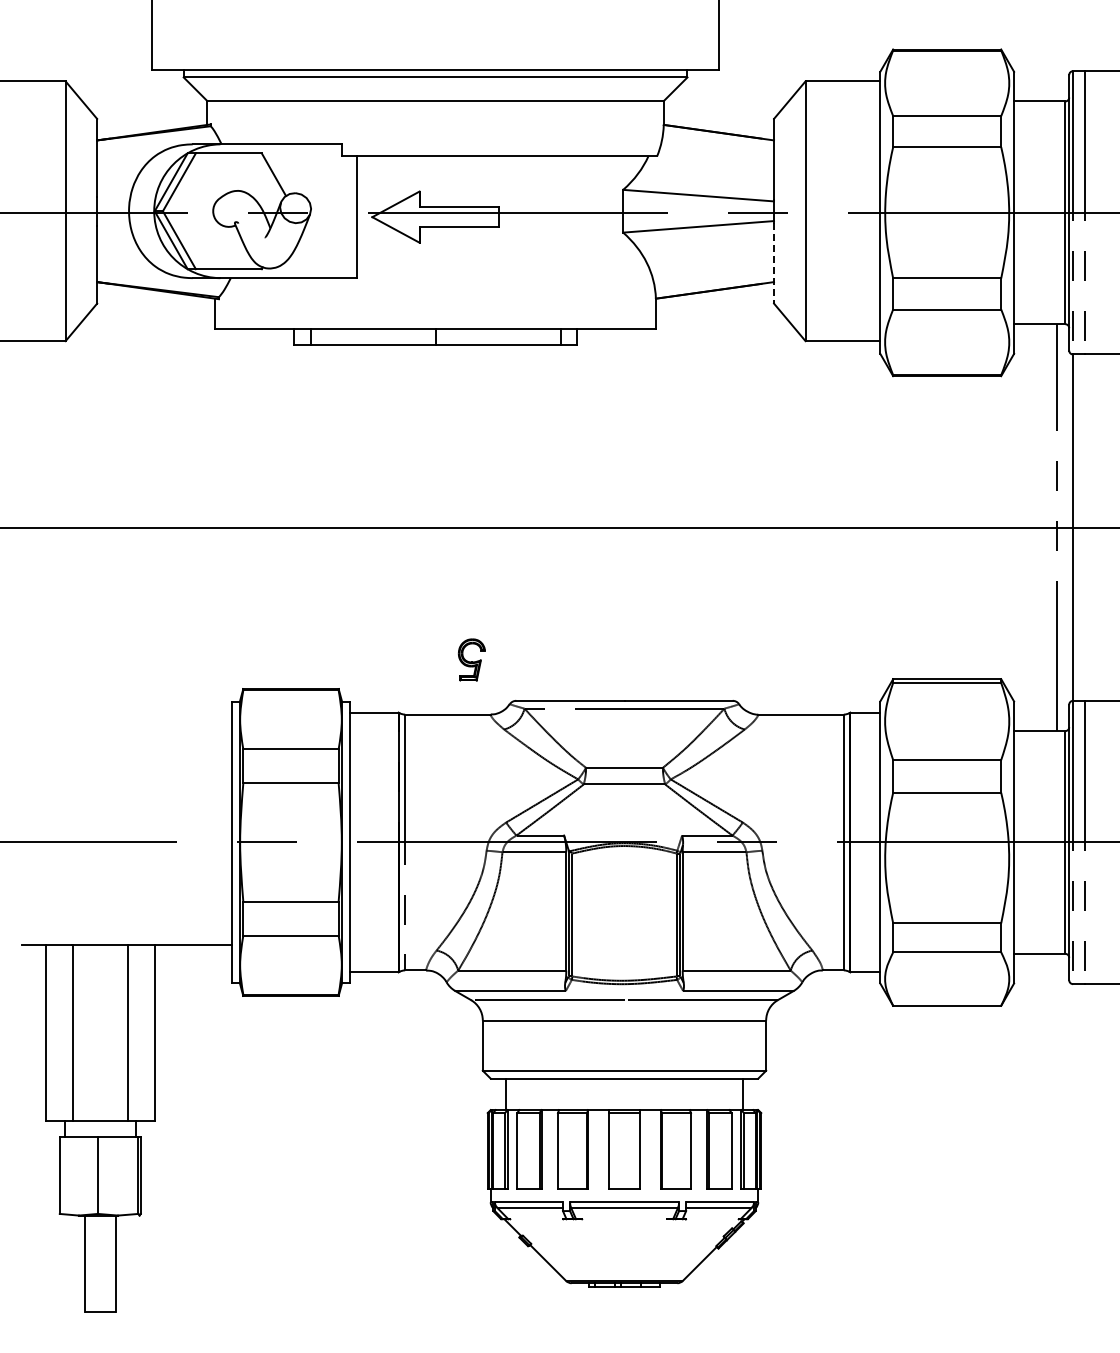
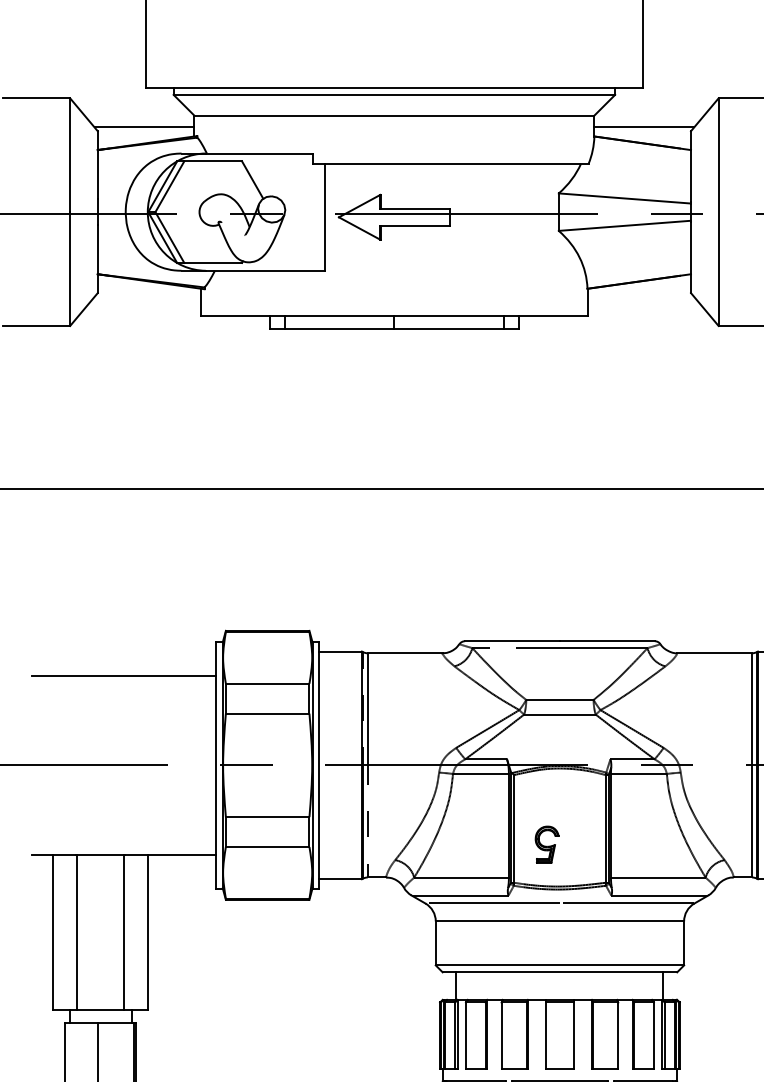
line: (150, 114) -> (144, 127), added
line: (720, 114) -> (644, 127), added
line: (774, 263) -> (691, 257), dashed -> solid
part: (471, 659) -> (546, 844), moved
line: (126, 740) -> (123, 675), added

